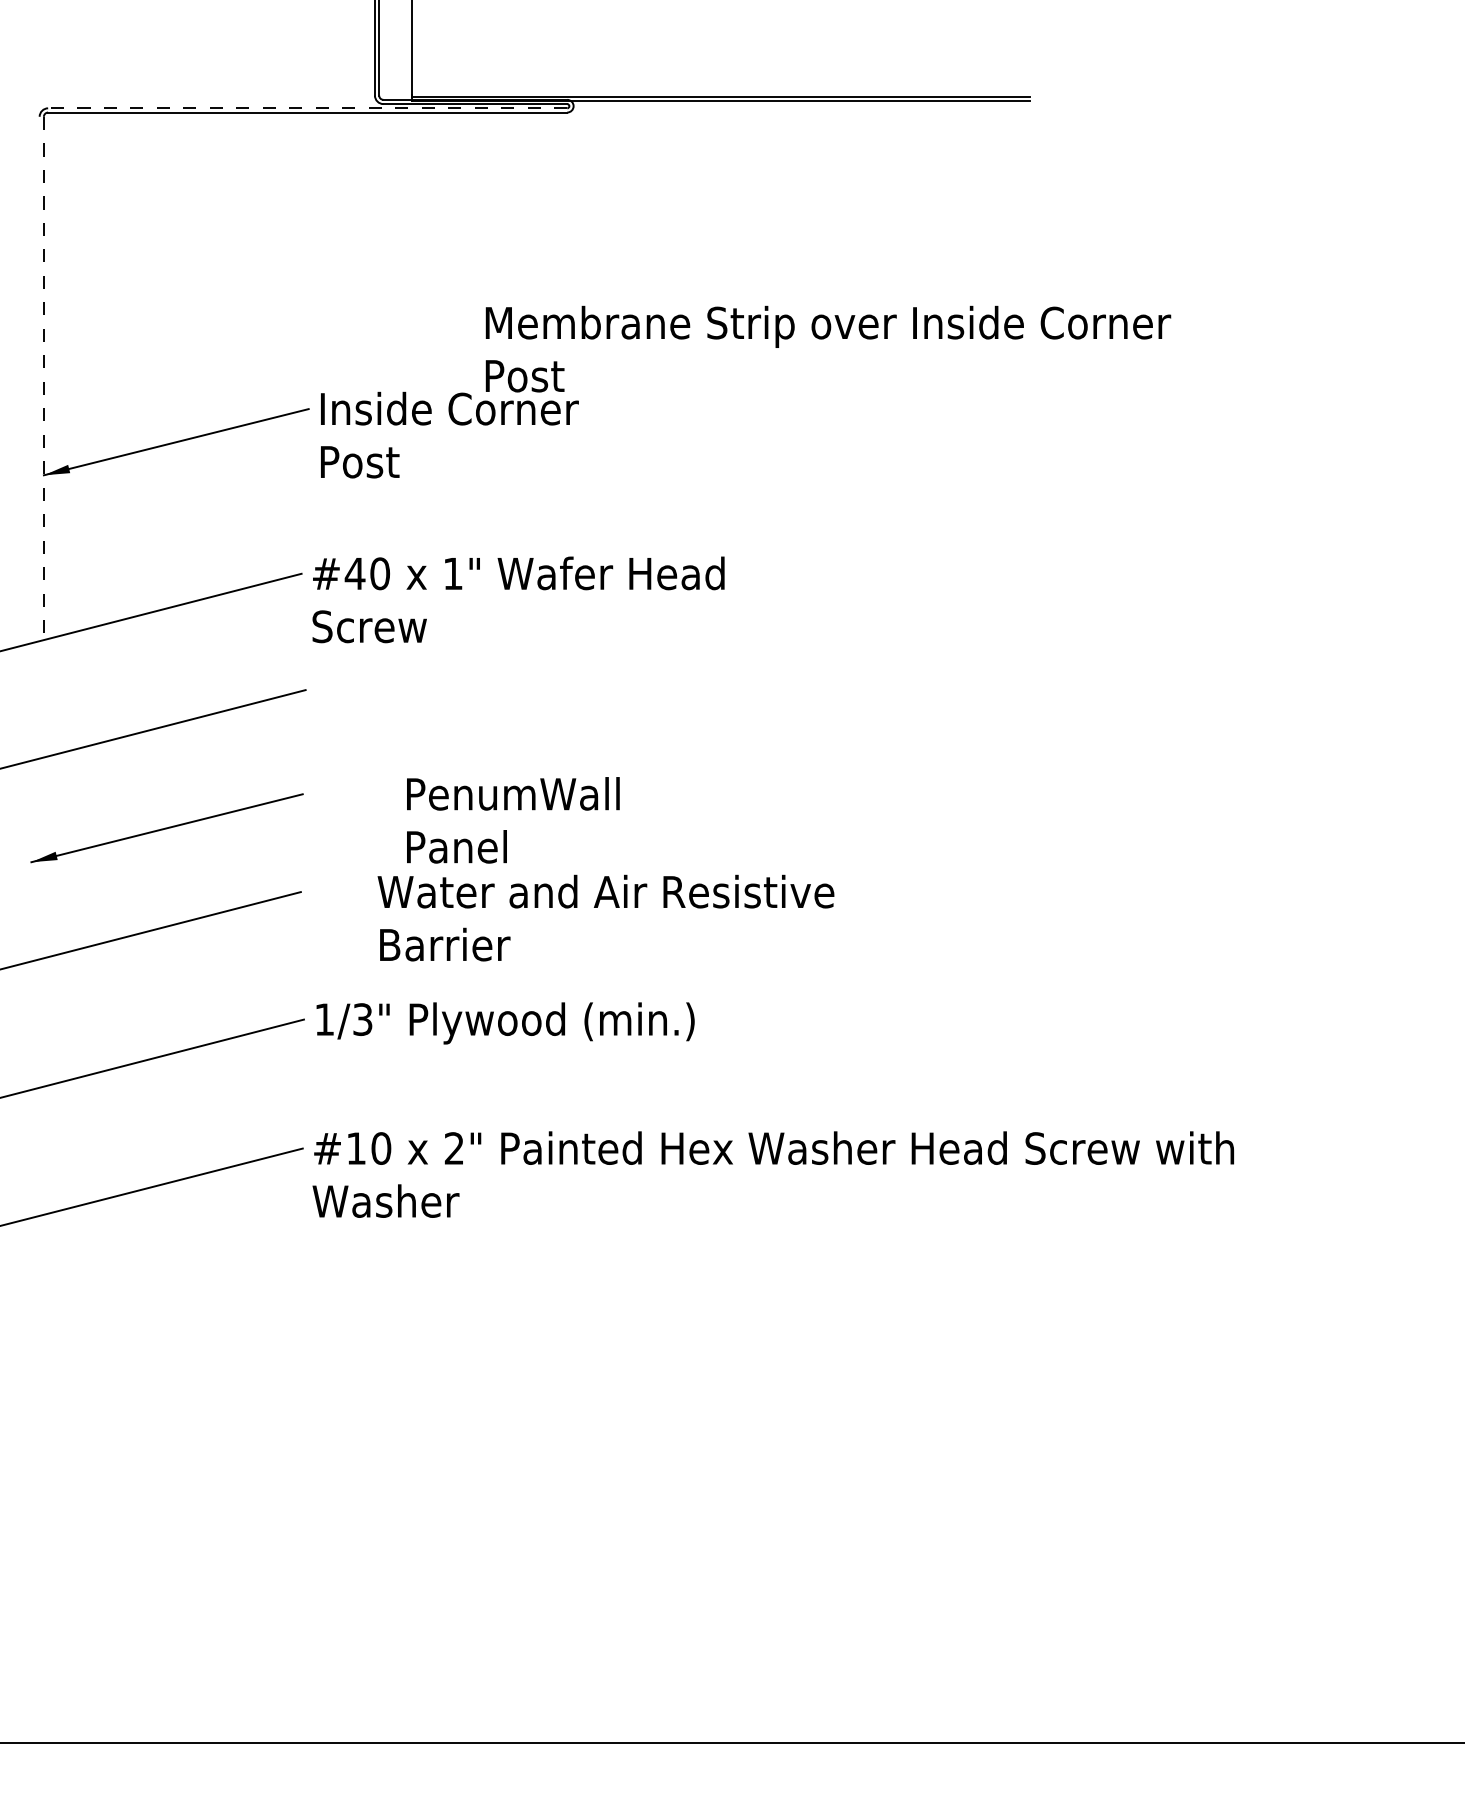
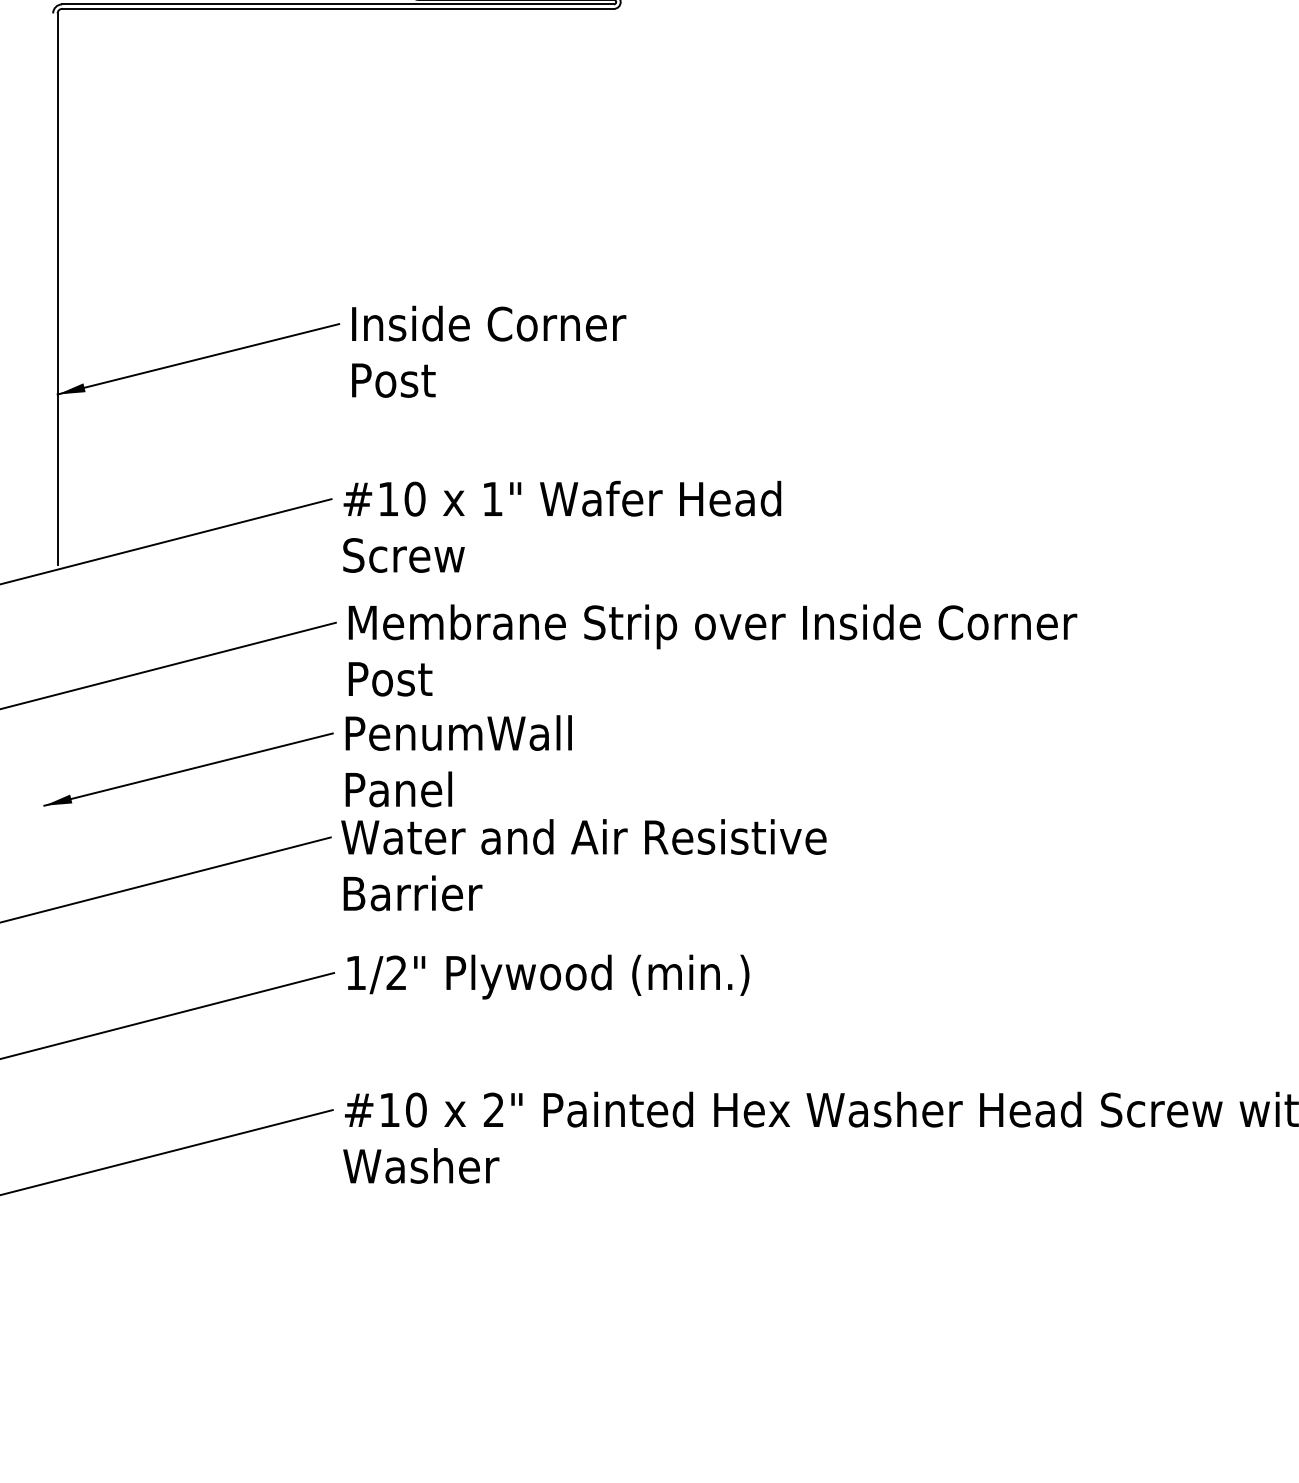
line: (307, 108) -> (337, 4), dashed -> solid
text: (828, 348) -> (713, 649), moved
line: (43, 376) -> (57, 289), dashed -> solid
text: (354, 573) -> (387, 498), #40 -> #10
text: (513, 820) -> (458, 761), moved
text: (605, 917) -> (583, 864), moved
text: (362, 1019) -> (396, 972), 1/3" -> 1/2"

